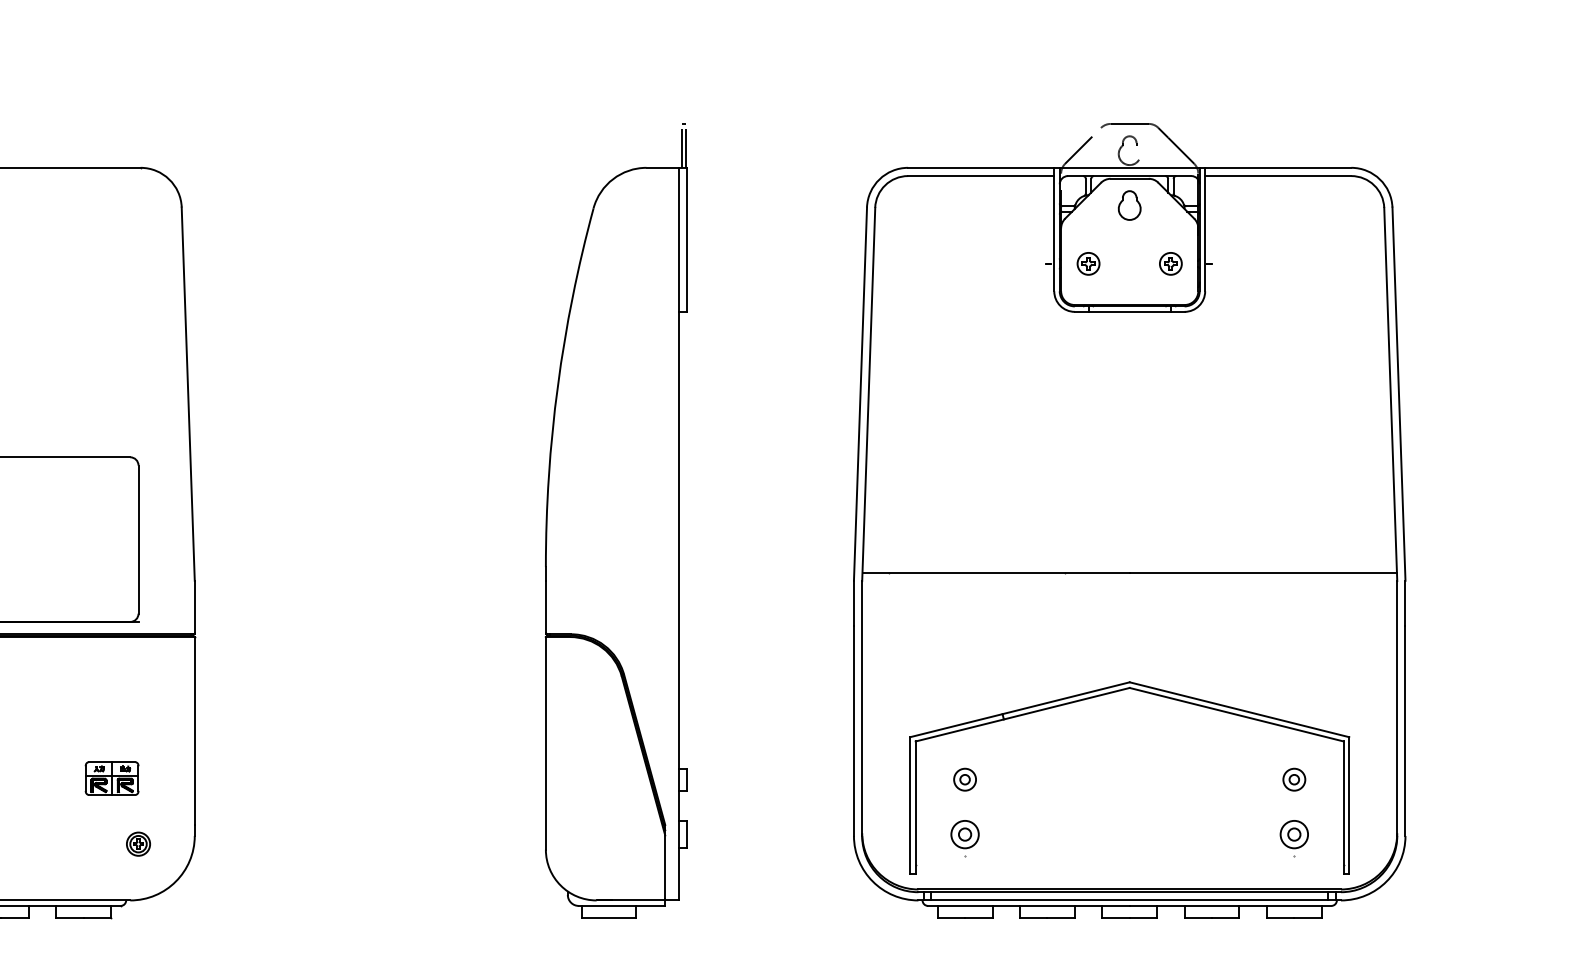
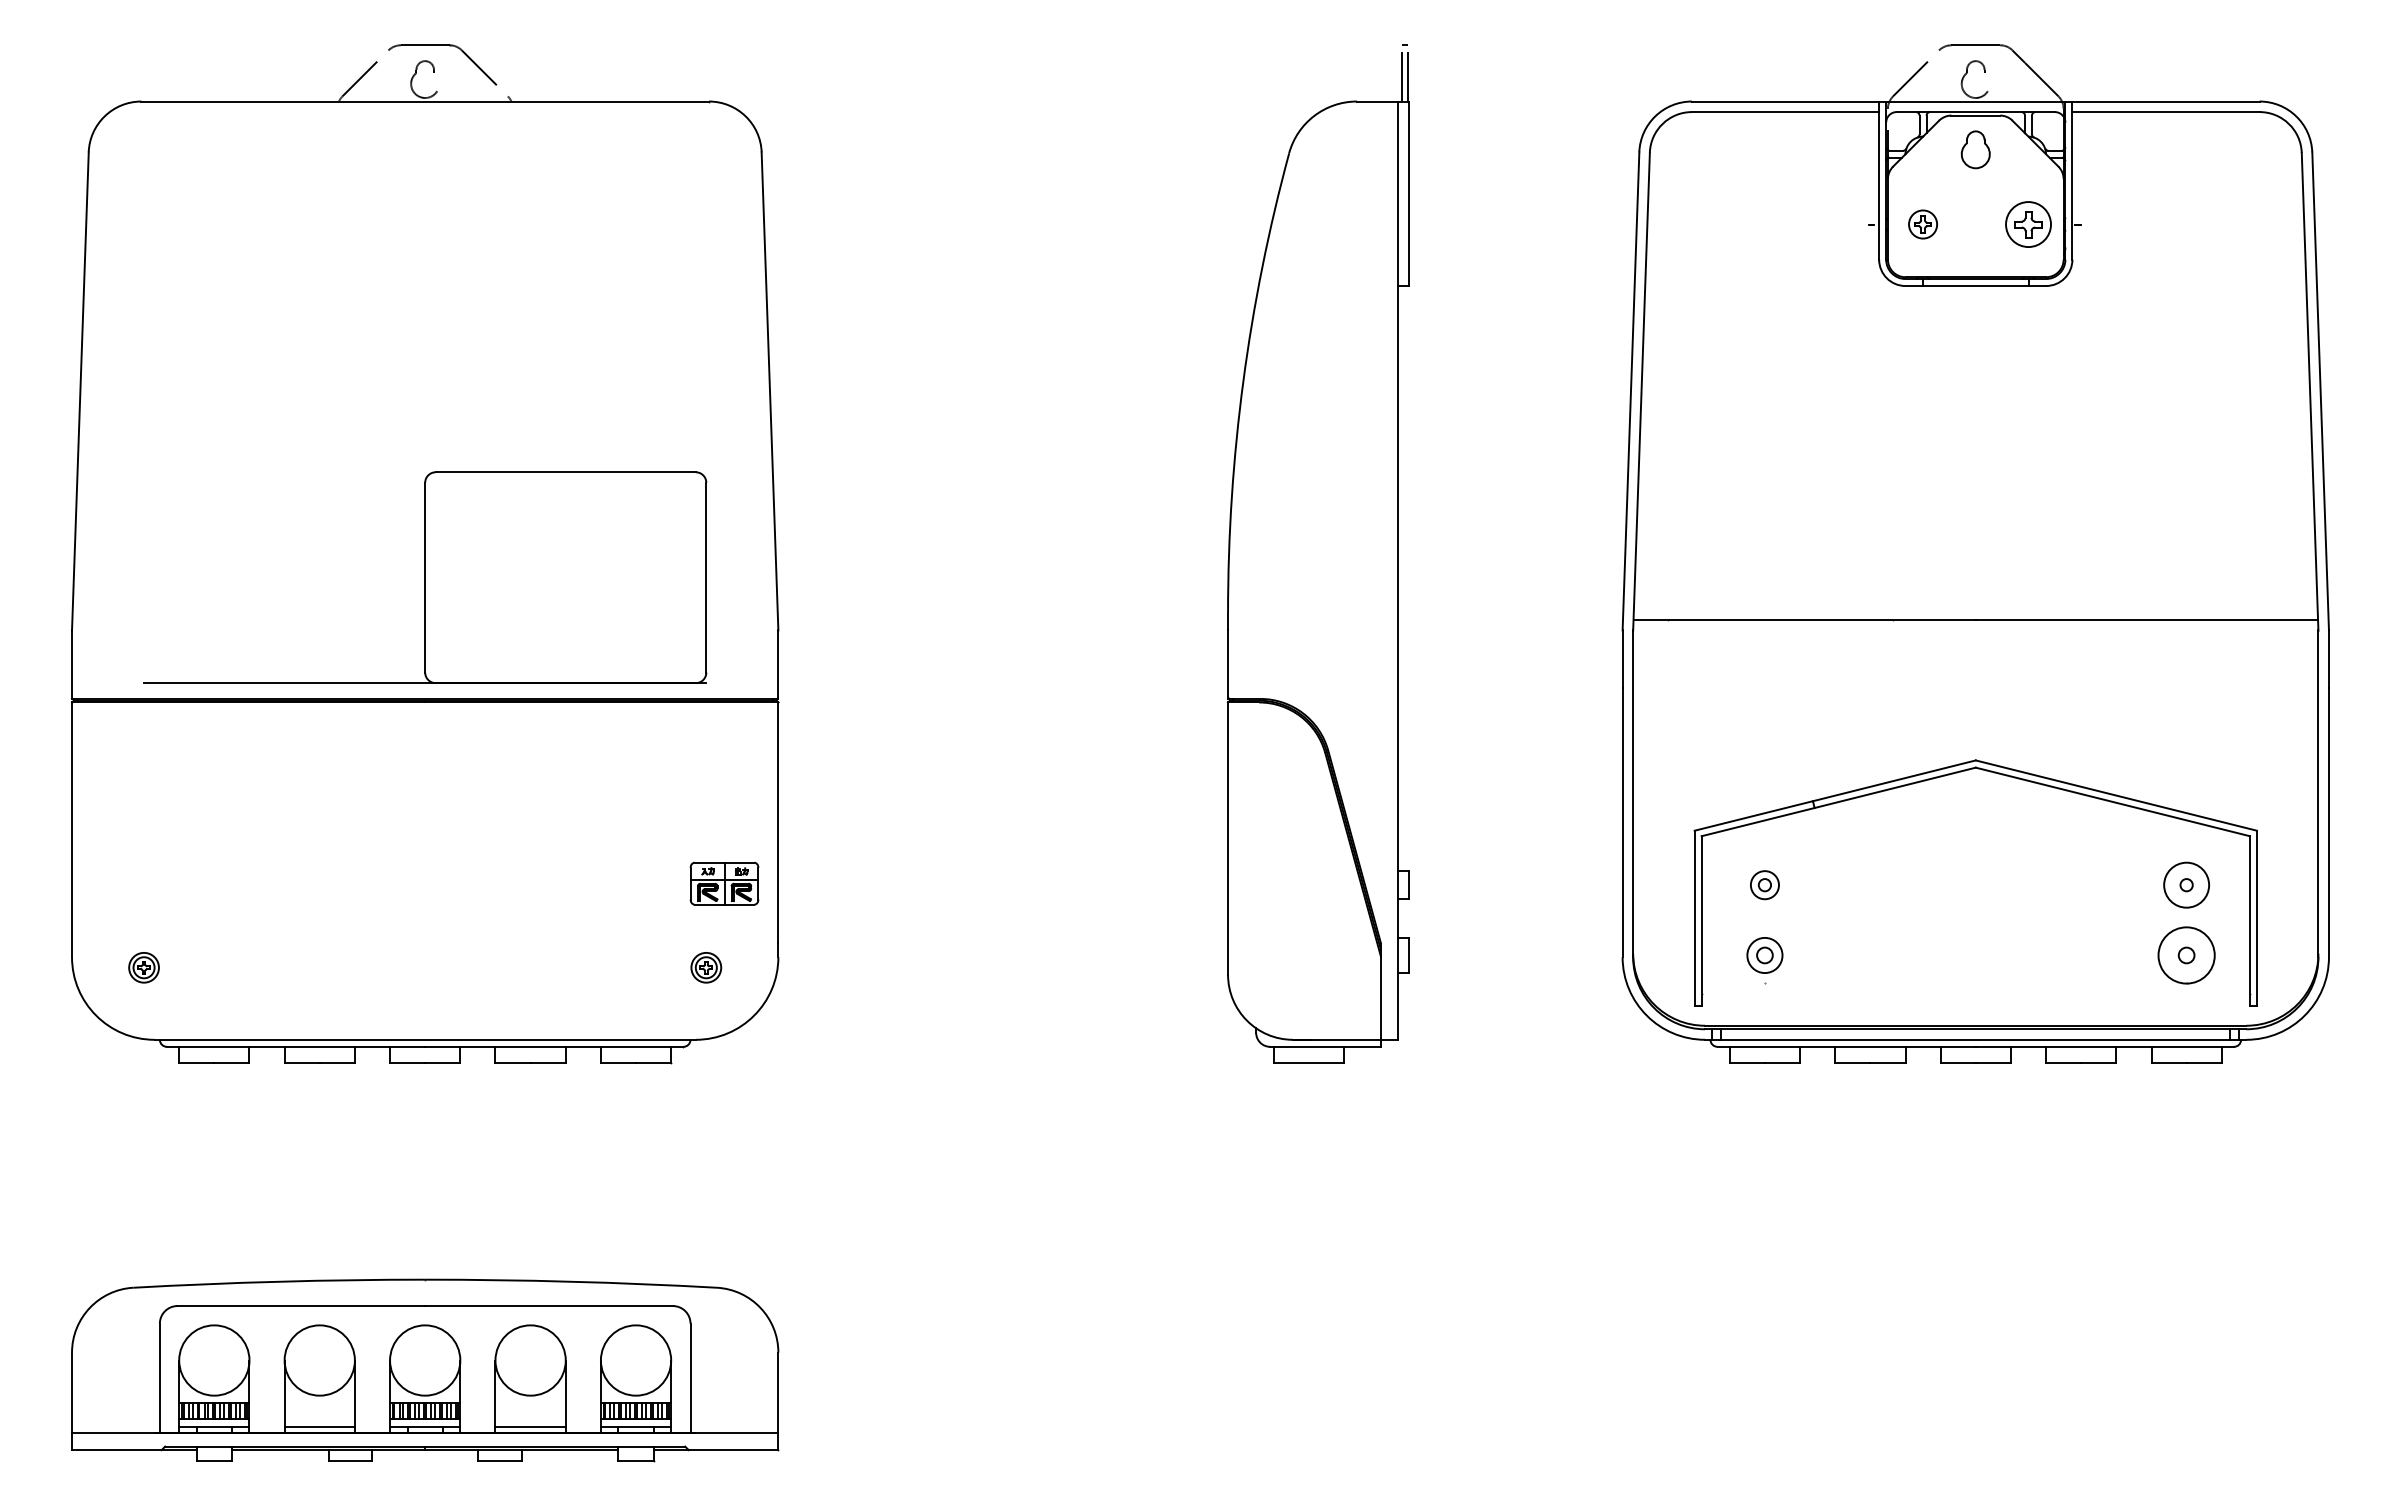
part: (1170, 263) -> (2028, 224), size x1.6
part: (112, 778) -> (724, 883), moved
circle: (1294, 779) -> (2186, 885), size x1.6
circle: (1294, 834) -> (2186, 955), size x1.6

